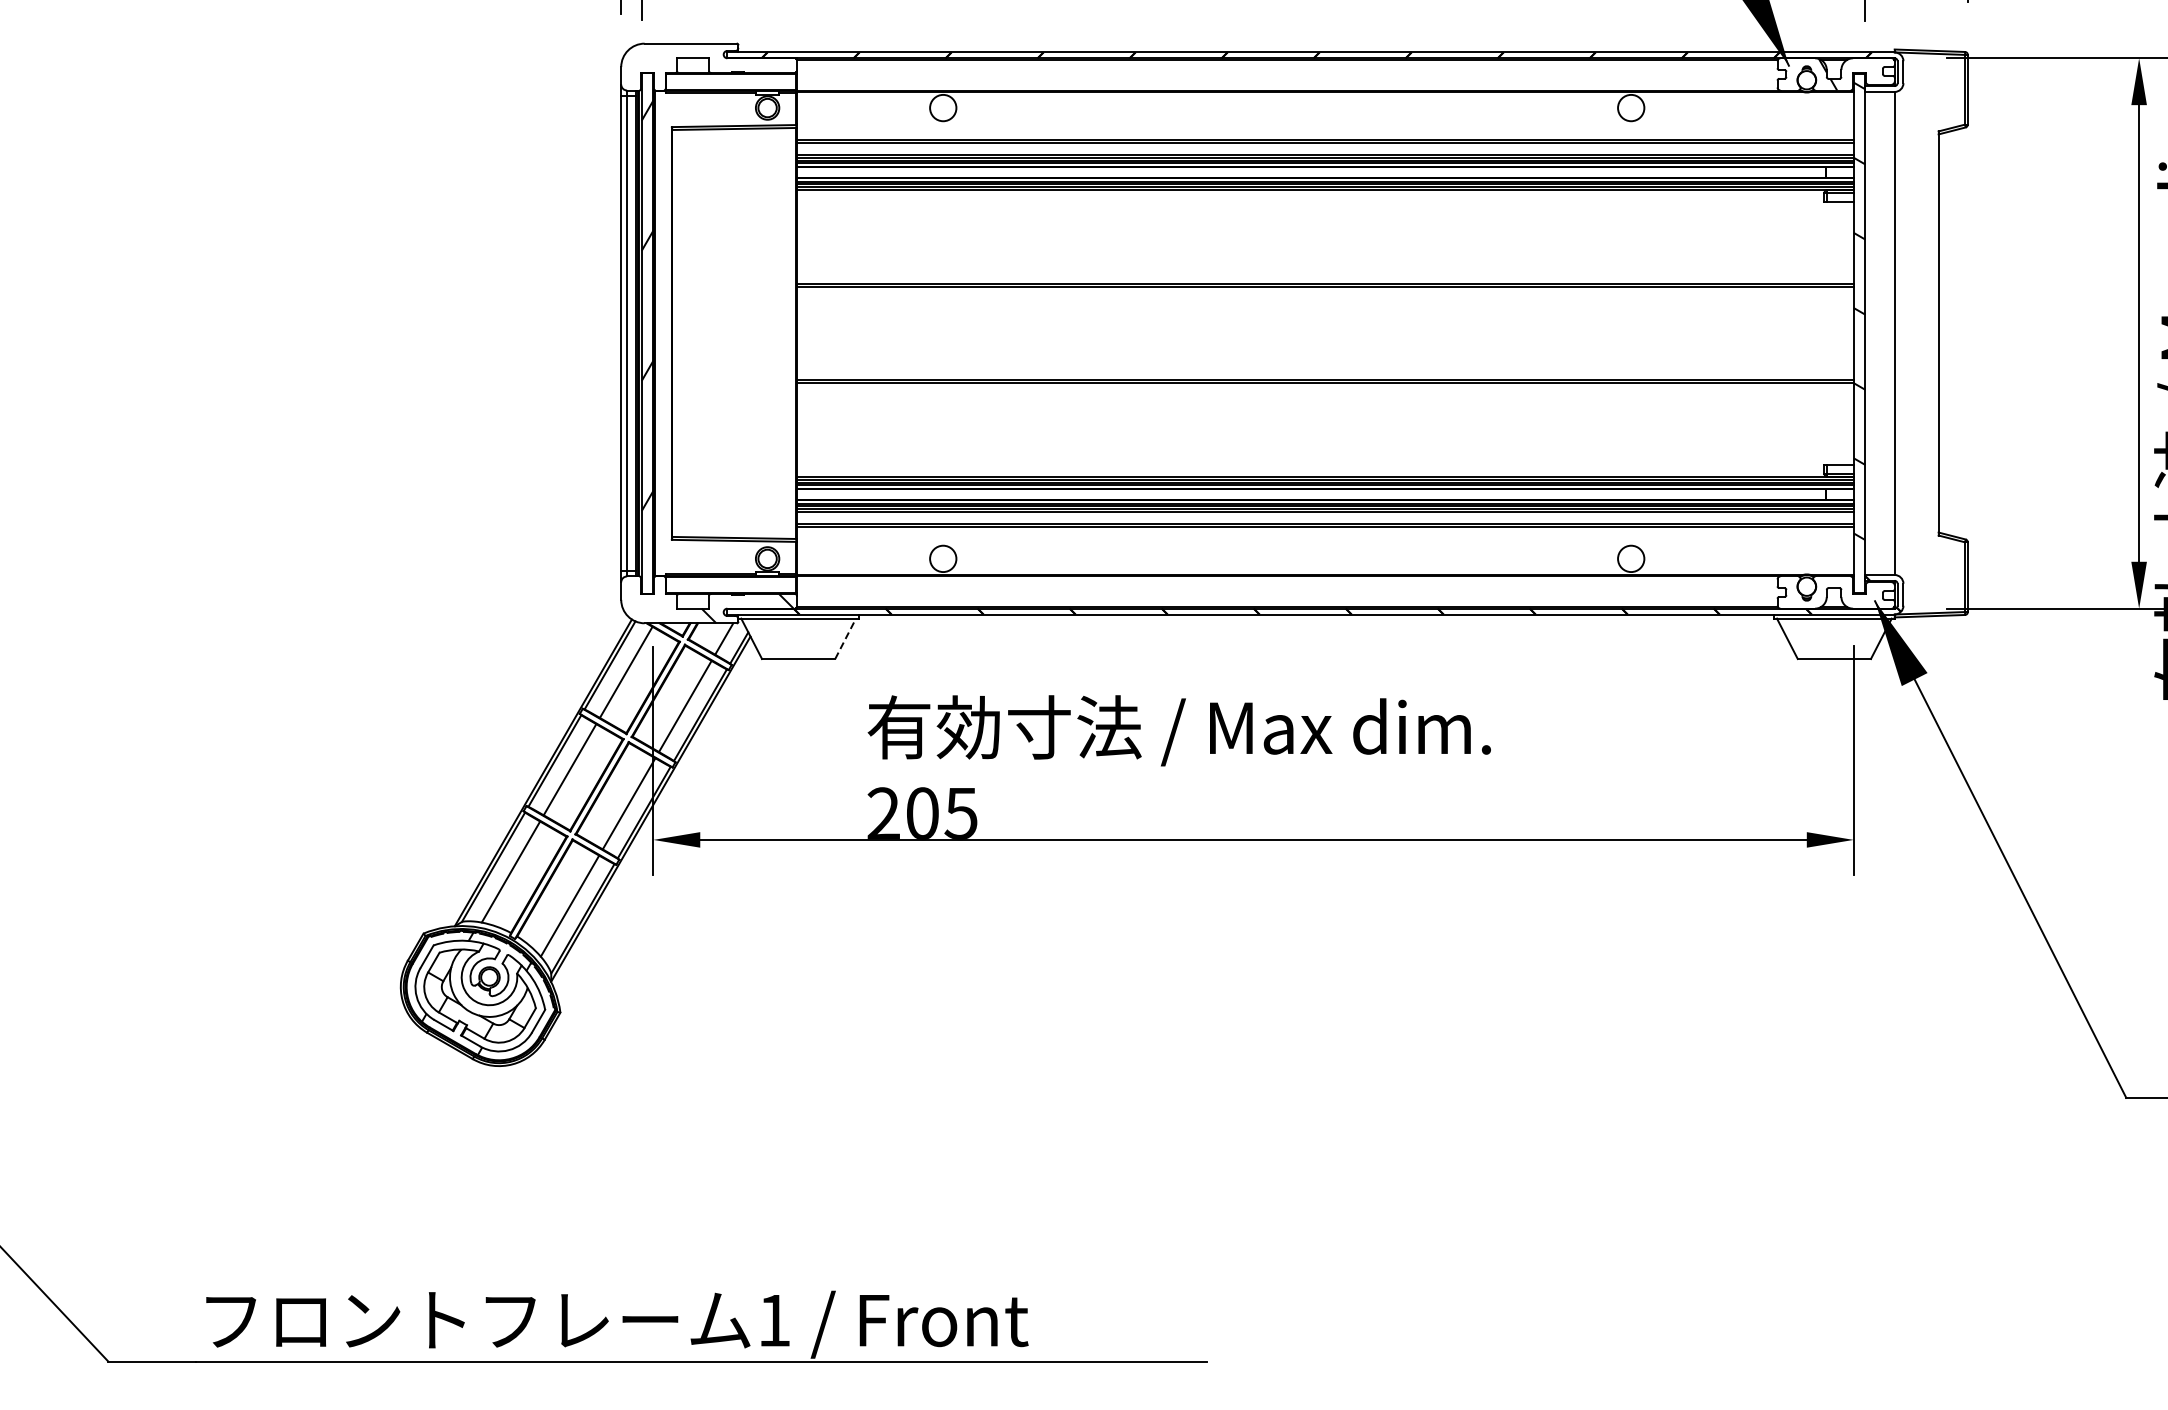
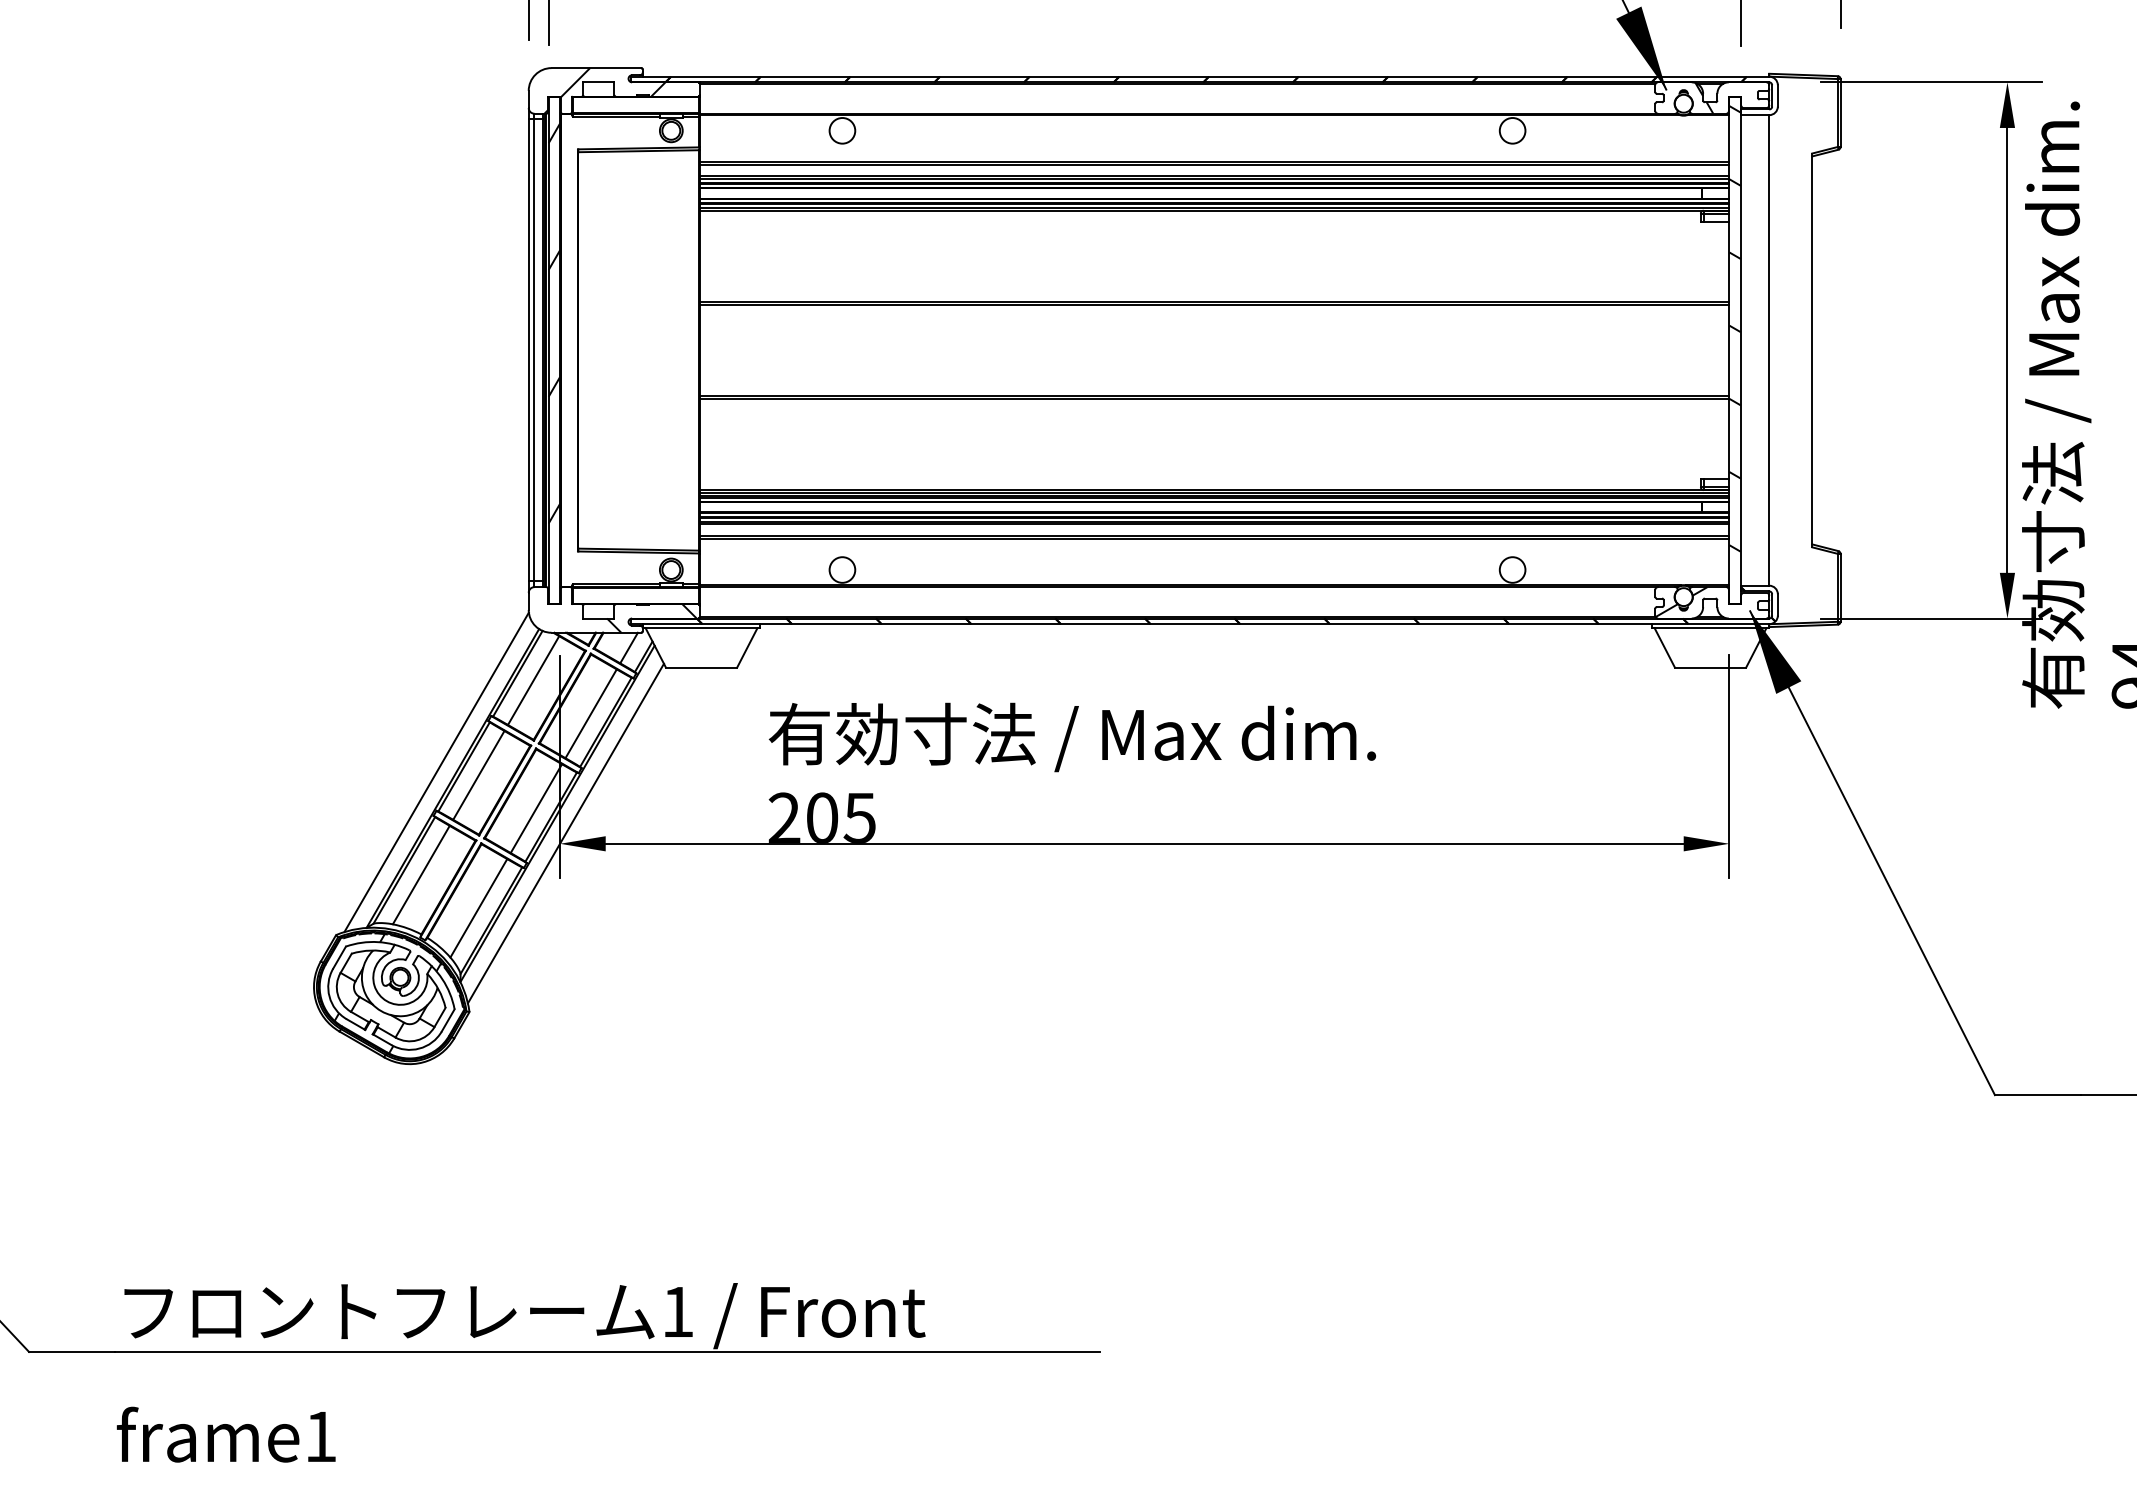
hatch: (699, 66) -> (604, 90), added
hatch: (1804, 592) -> (1681, 602), added
line: (845, 638) -> (747, 647), dashed -> solid
line: (526, 766) -> (436, 772), added
line: (658, 829) -> (565, 833), added

